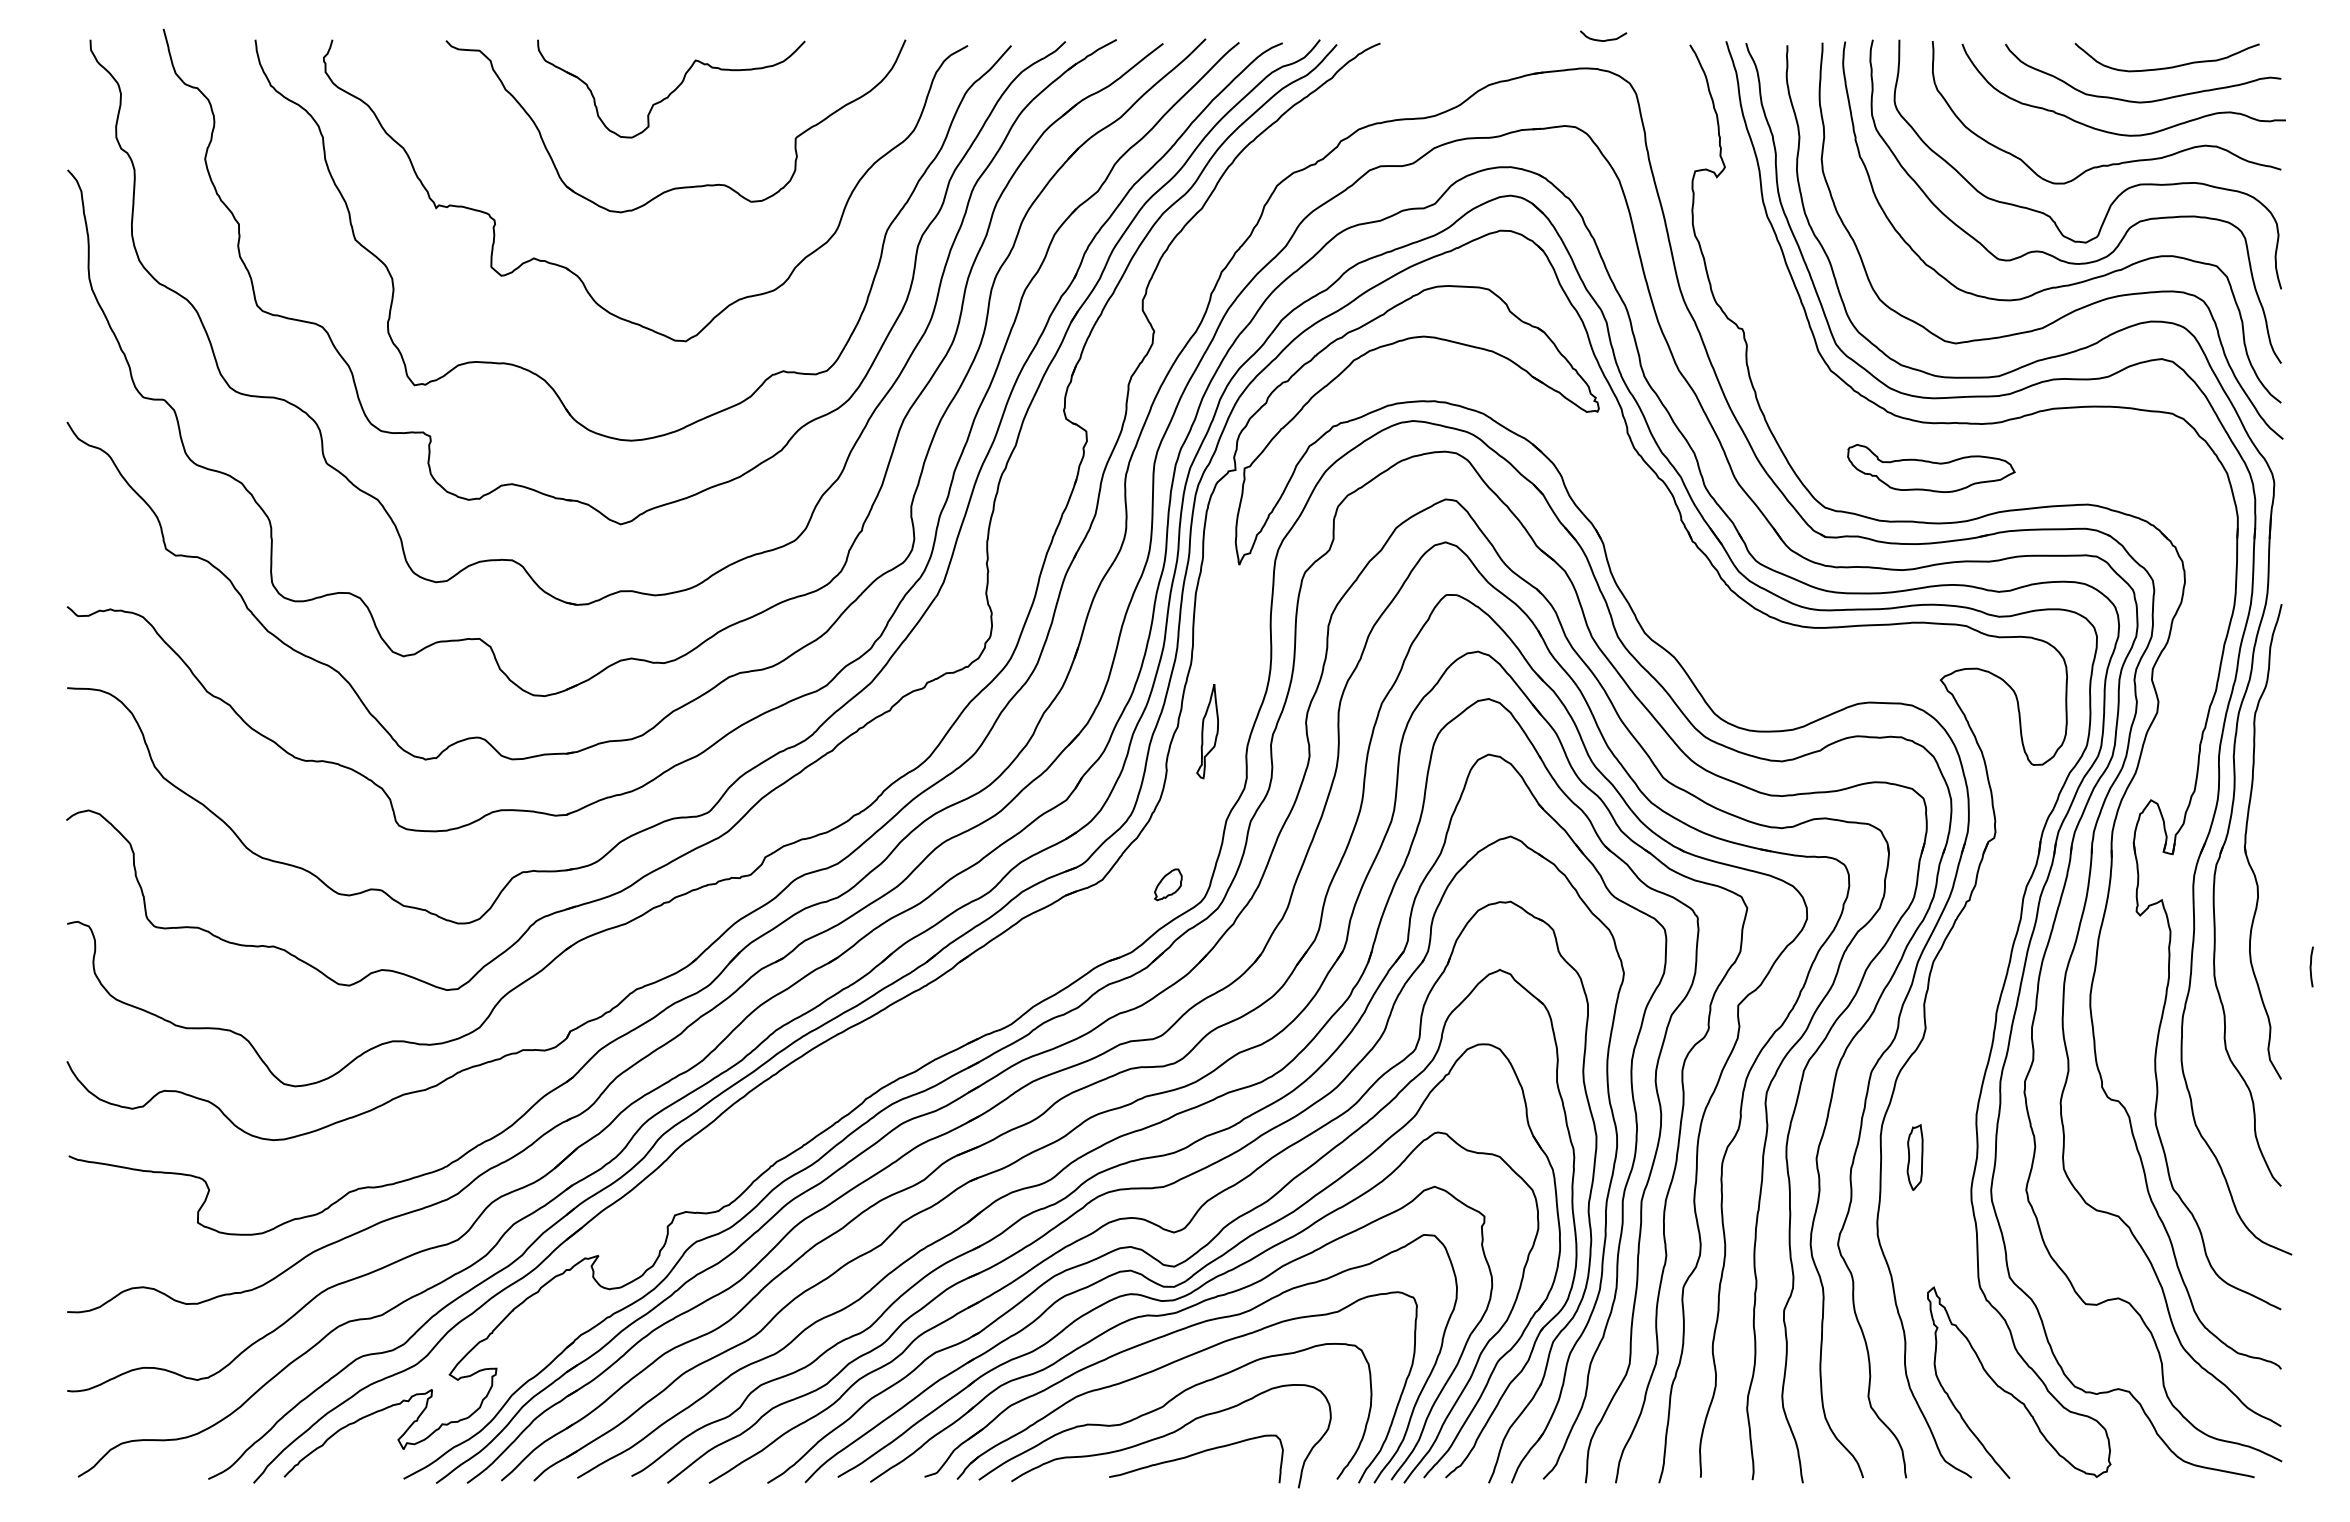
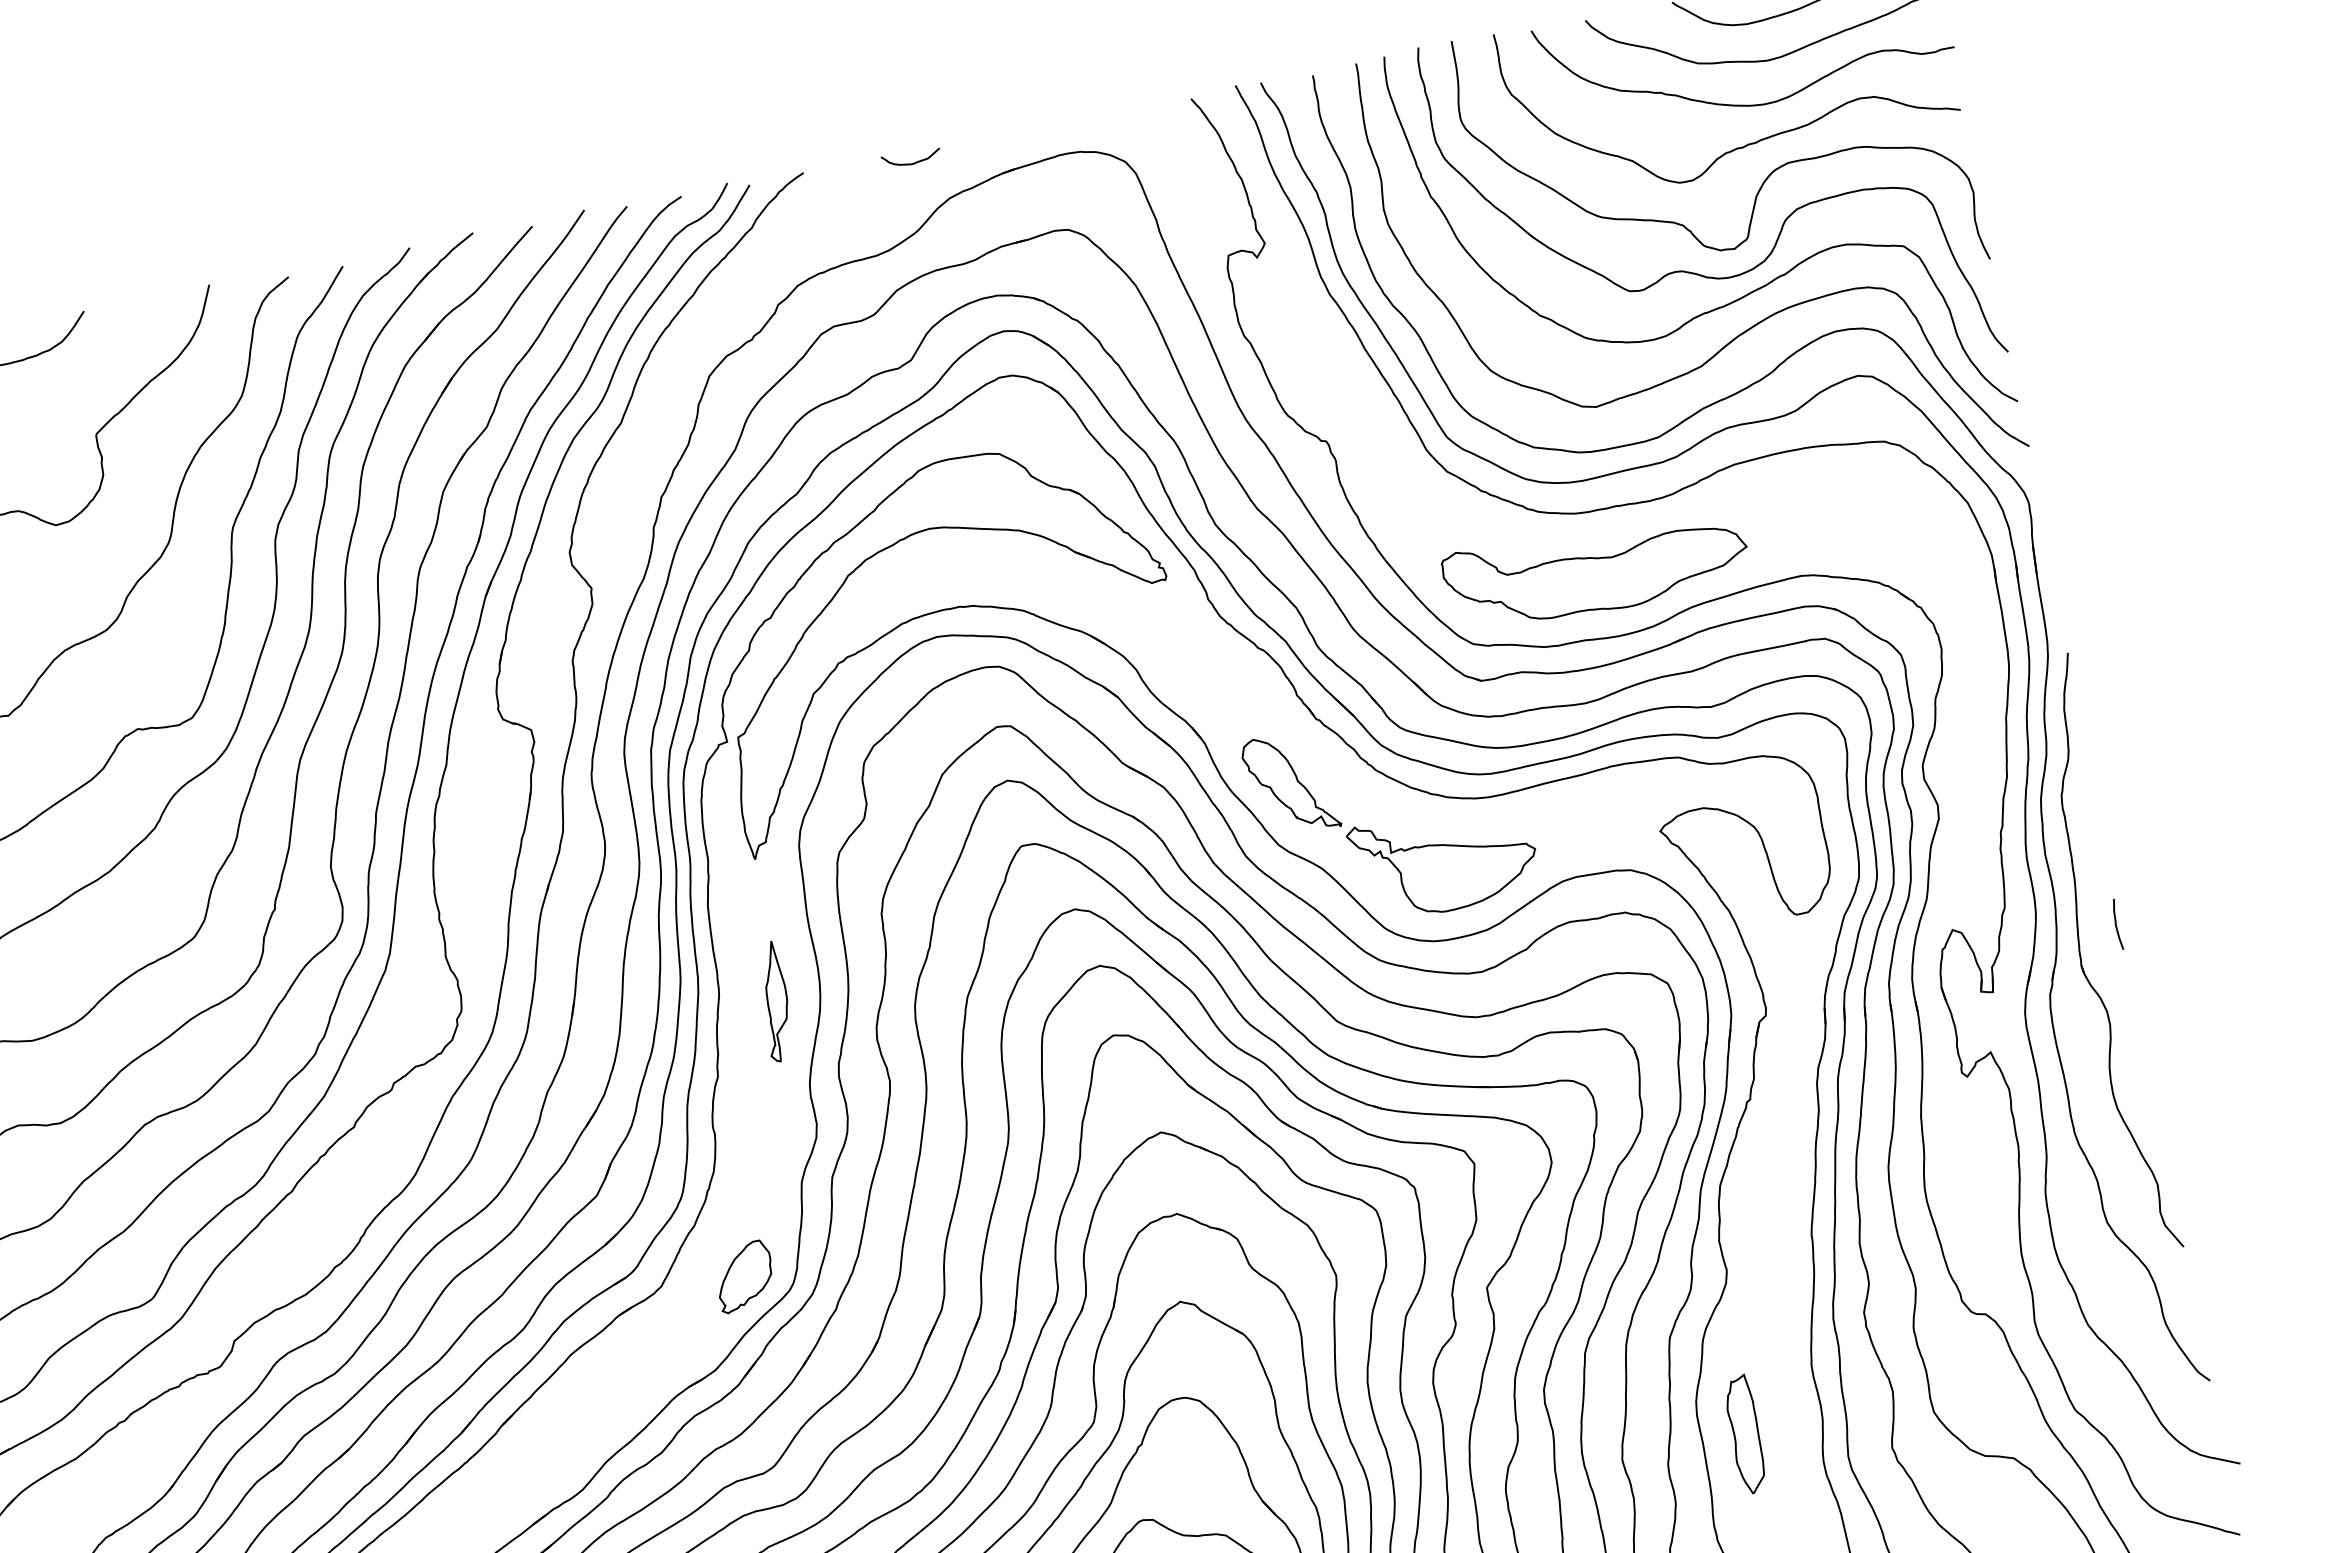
curve: (1605, 39) -> (914, 161), moved
part: (1931, 468) -> (1596, 569), size x1.43
part: (1728, 644) -> (1386, 838), added
part: (1207, 731) -> (774, 1001), moved
part: (1168, 884) -> (745, 1276), size x1.67
curve: (2311, 966) -> (2116, 924), moved
part: (1914, 1157) -> (1744, 1434), size x1.43

